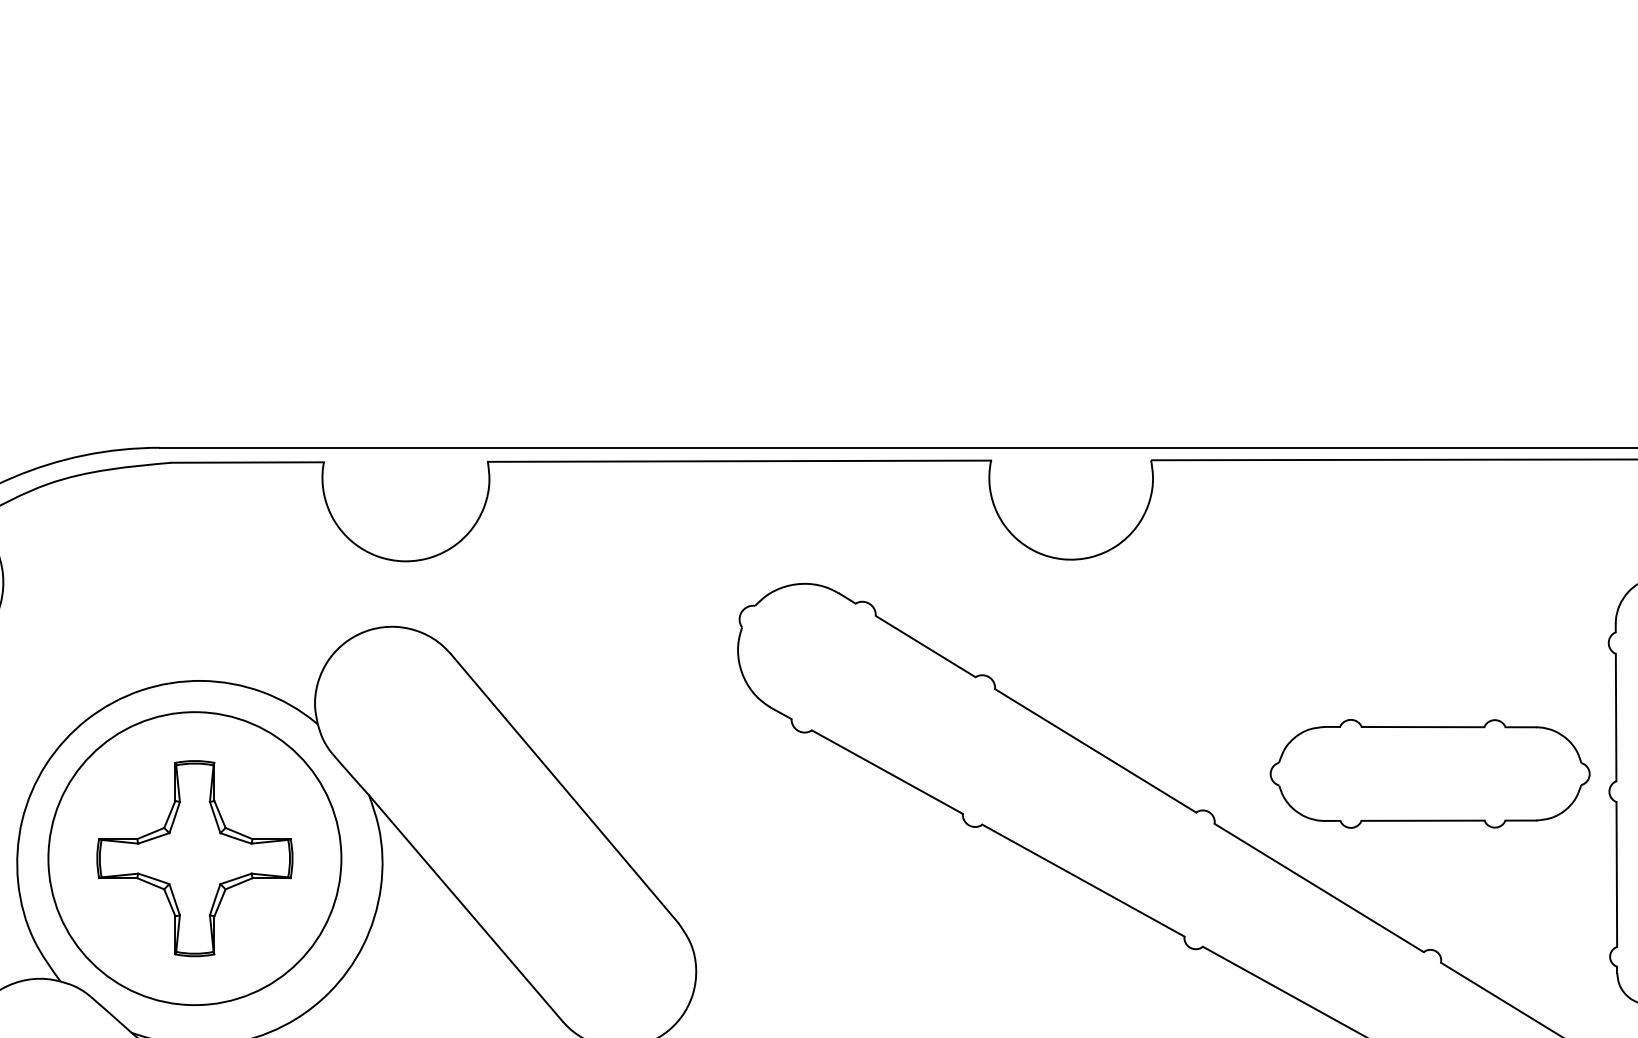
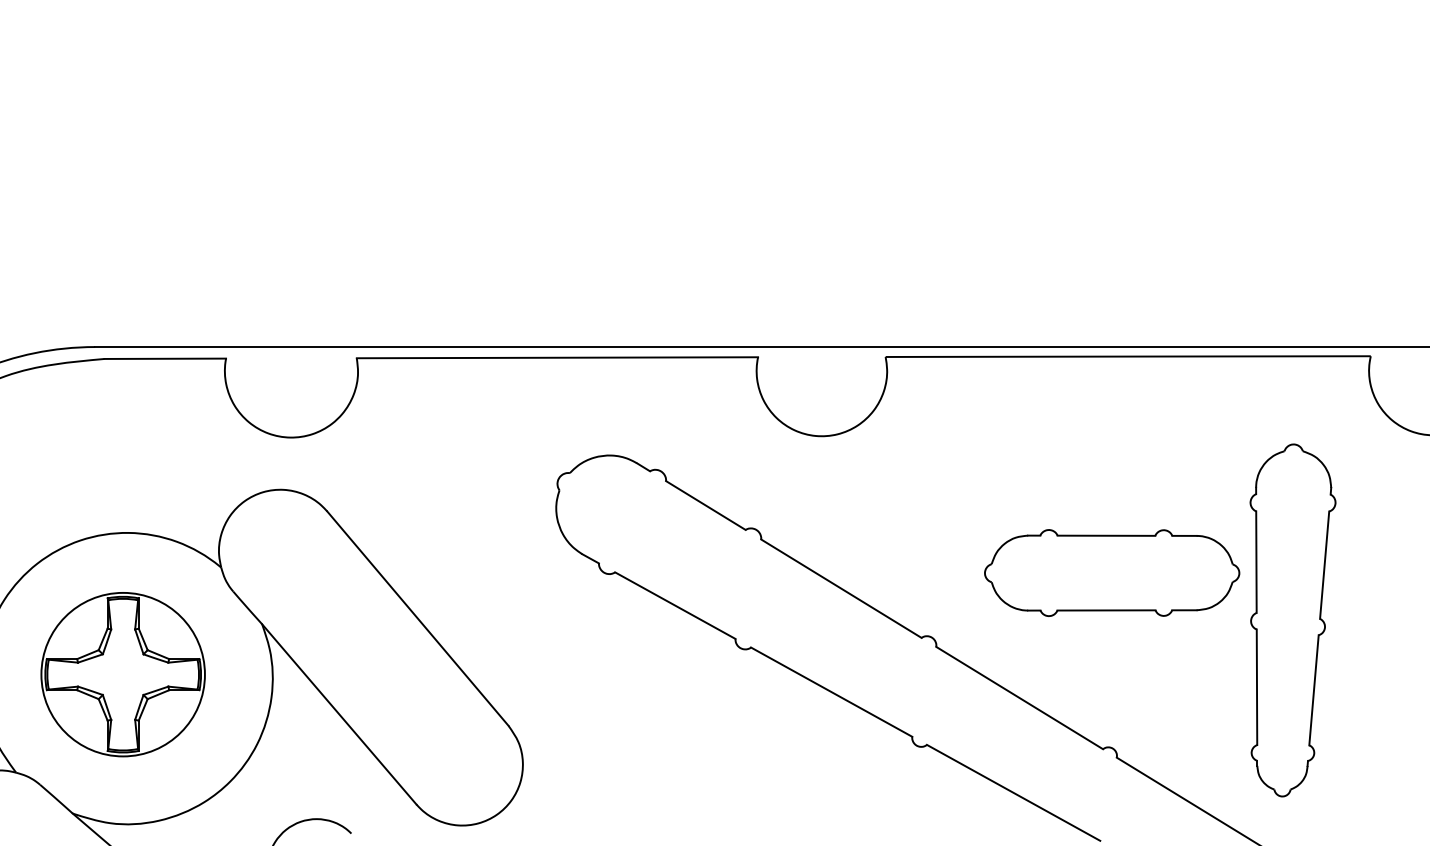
part: (1430, 773) -> (1112, 572), moved
circle: (195, 858) -> (123, 674), size x0.7

